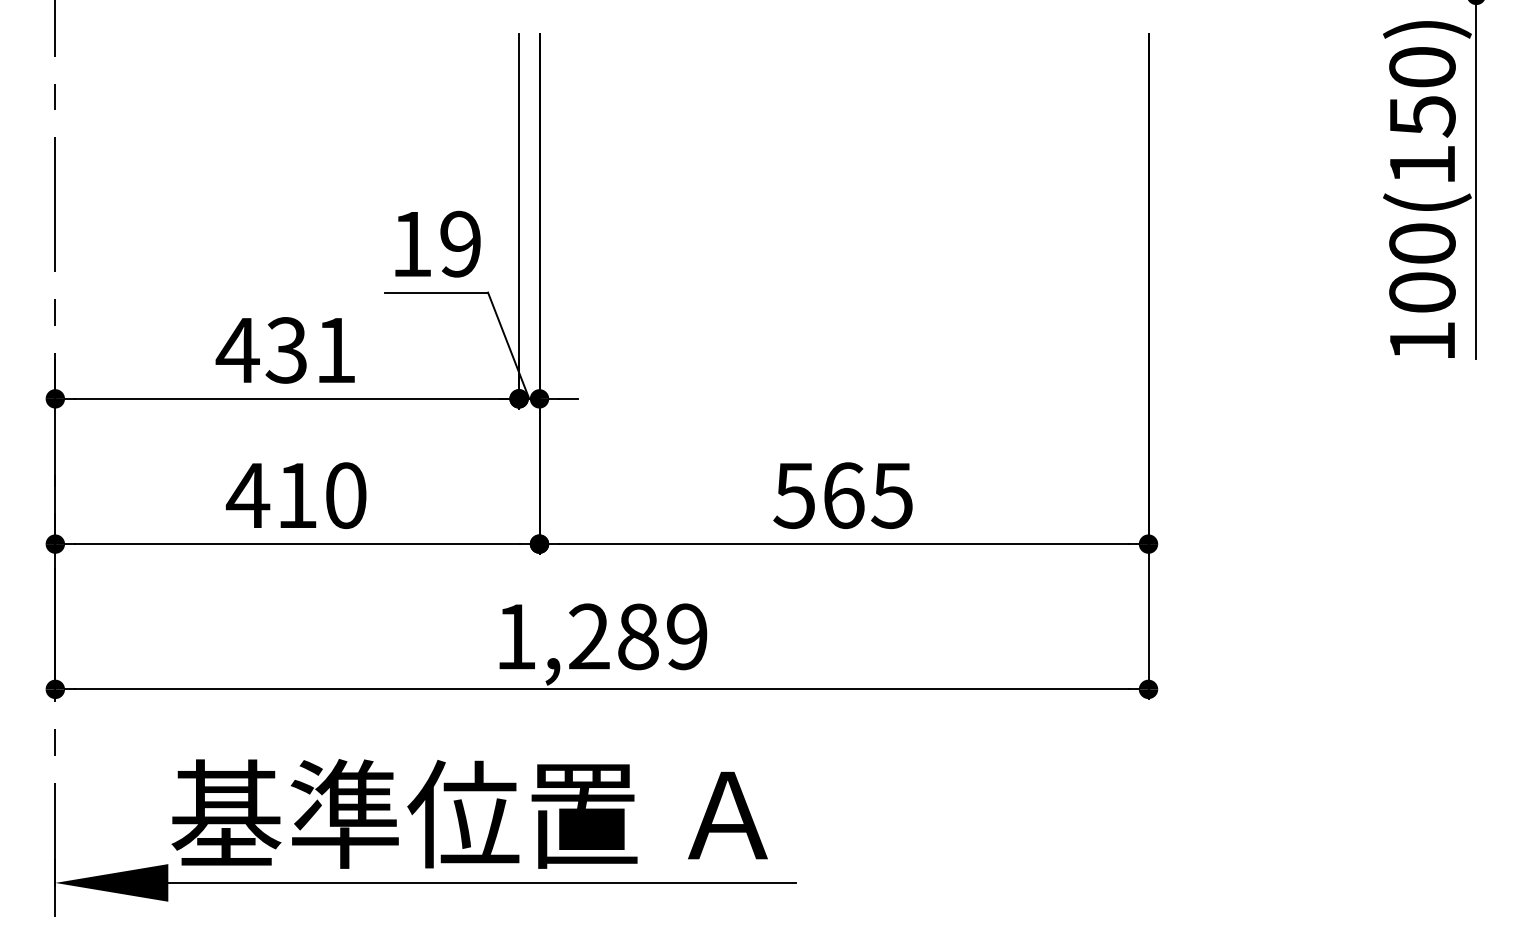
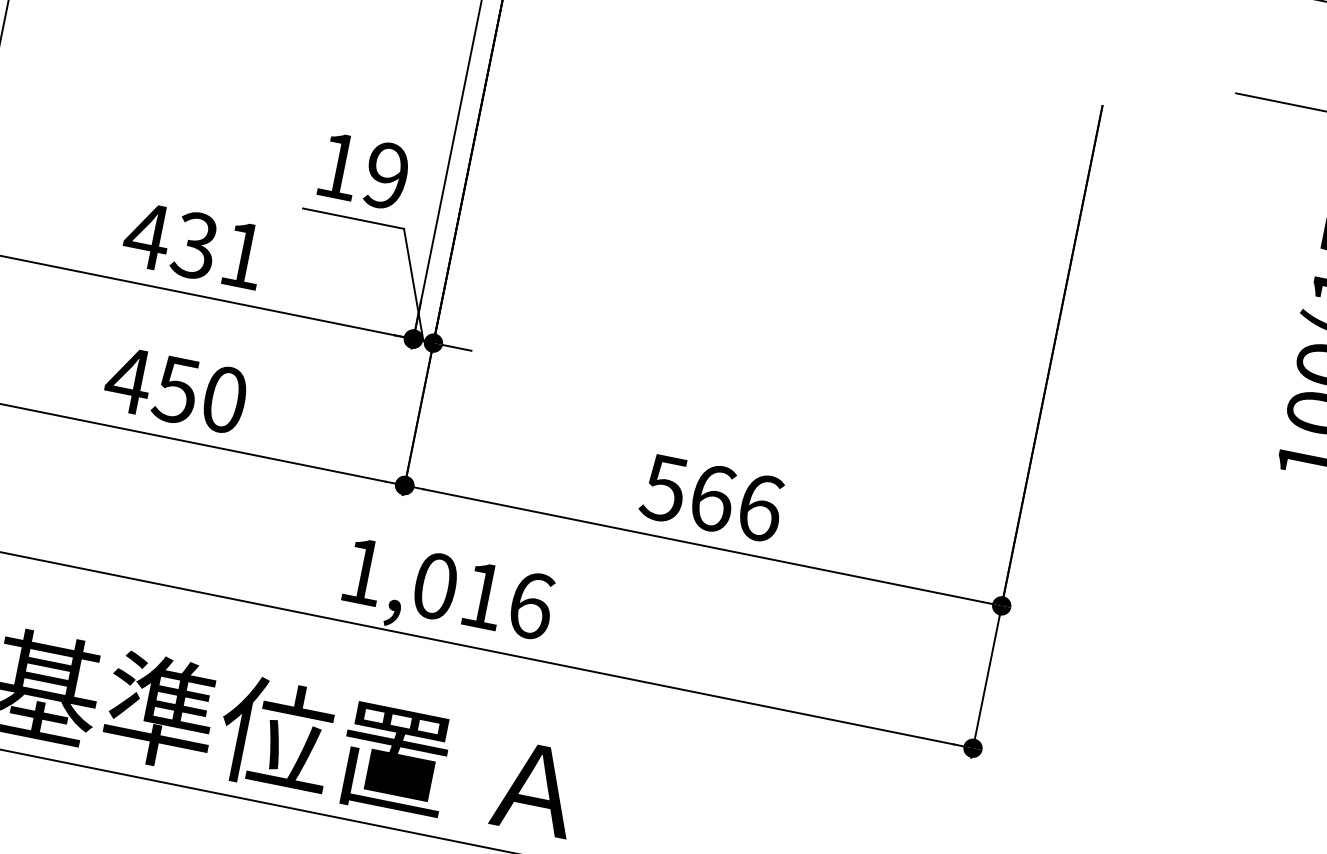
text: (892, 495) -> (760, 507), 565 -> 566
text: (296, 496) -> (175, 390), 410 -> 450
text: (638, 636) -> (483, 595), 1,289 -> 1,016

